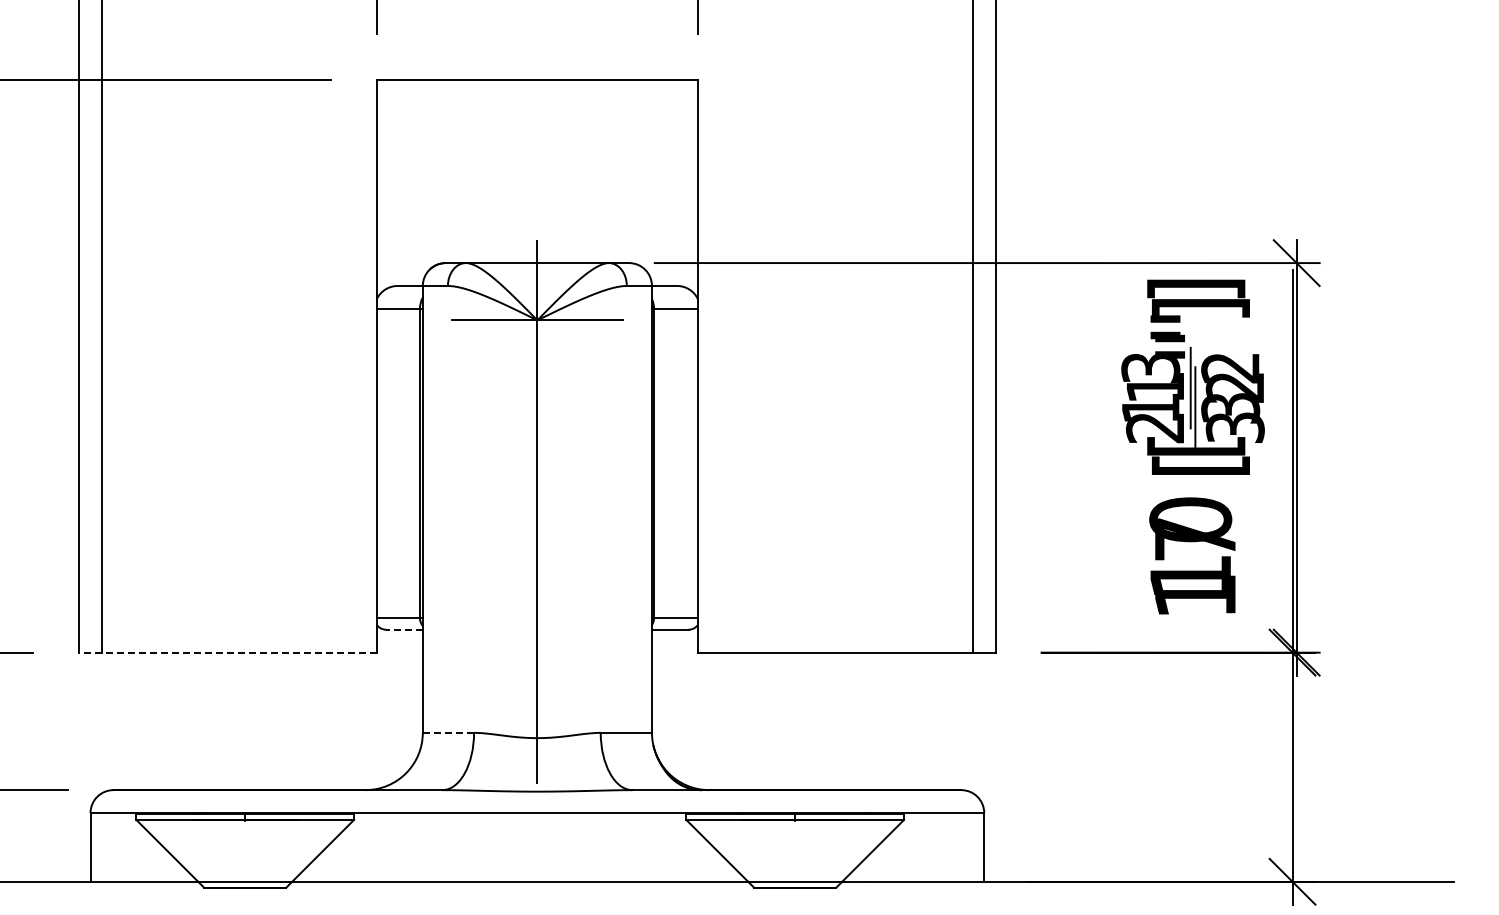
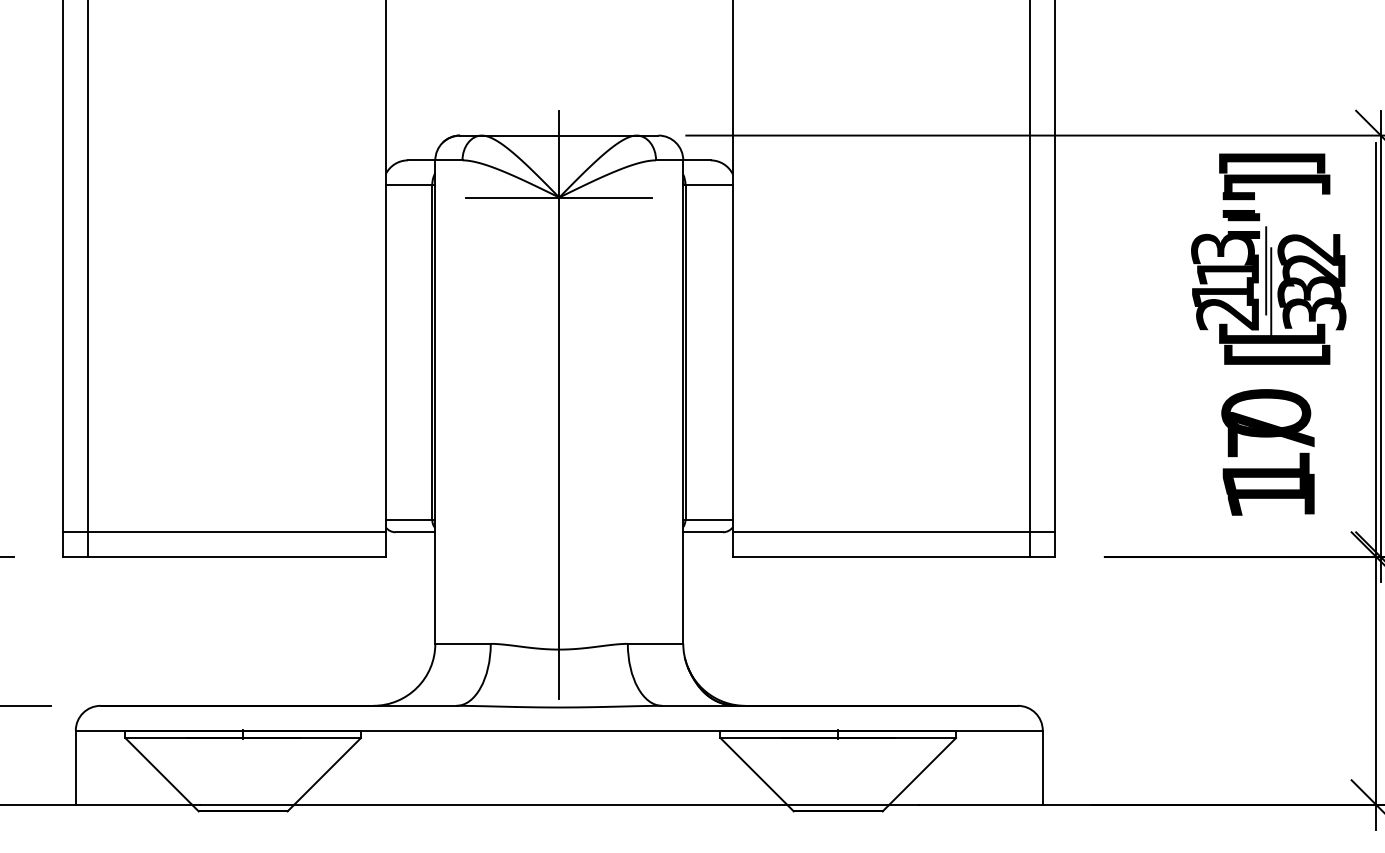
line: (227, 629) -> (223, 532), added
line: (403, 629) -> (414, 532), dashed -> solid
line: (846, 629) -> (893, 532), added
line: (228, 652) -> (225, 556), dashed -> solid
line: (448, 732) -> (463, 643), dashed -> solid

